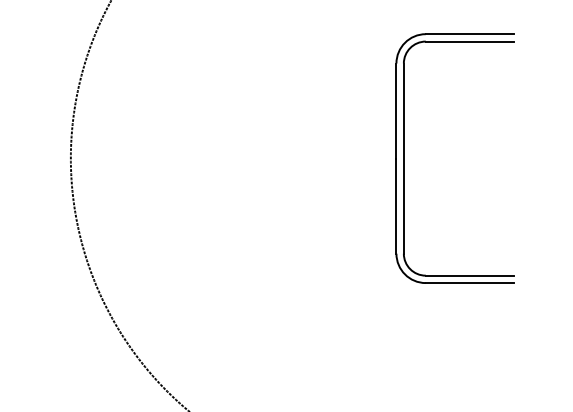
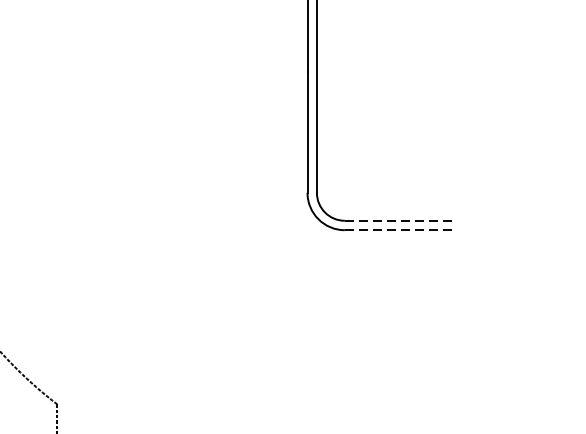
line: (469, 275) -> (400, 220), solid -> dashed
line: (469, 283) -> (400, 230), solid -> dashed

